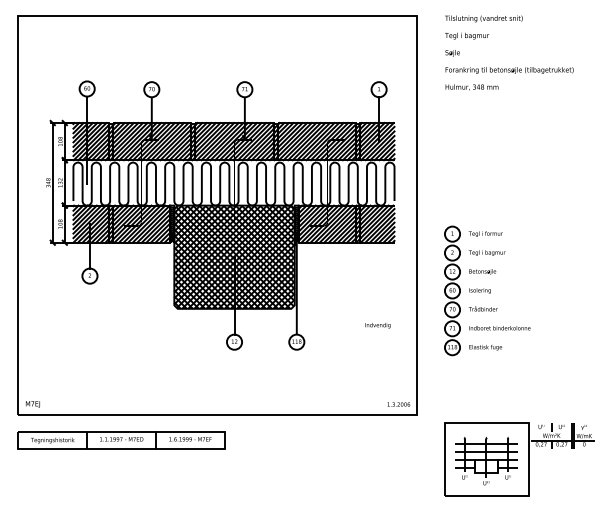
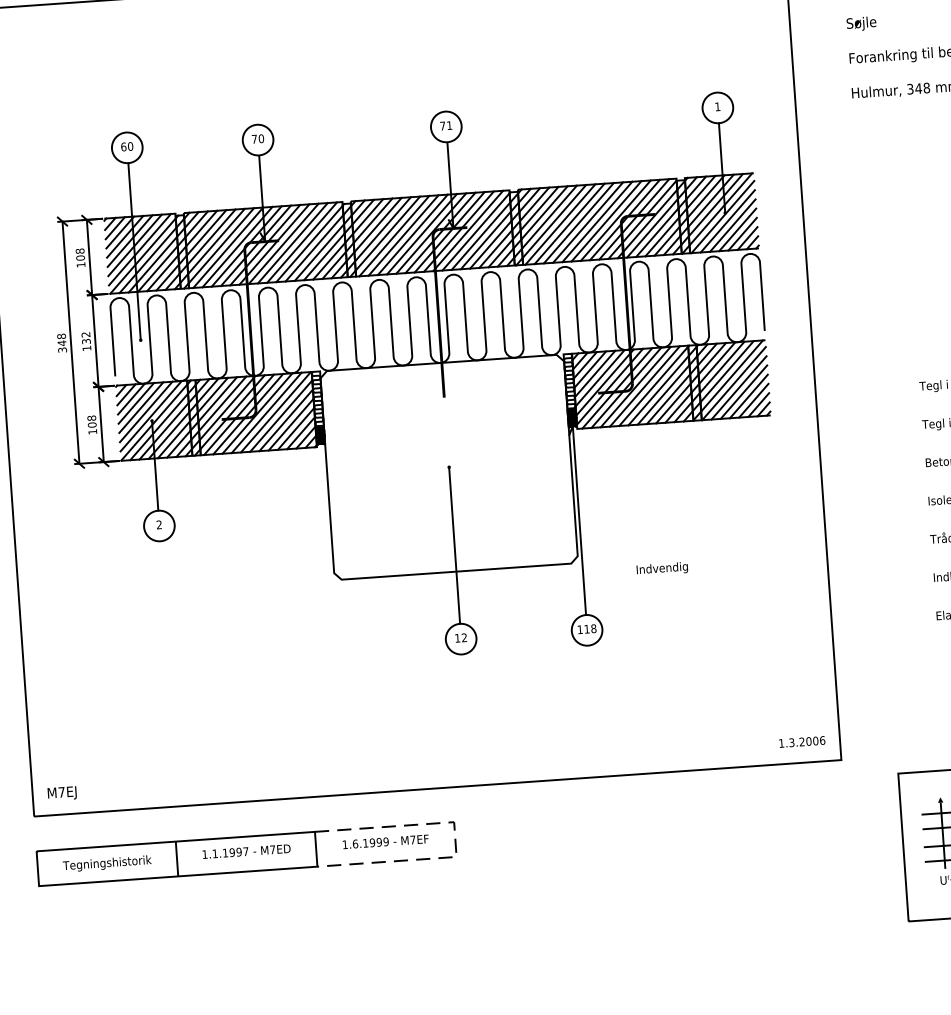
hatch: (234, 256) -> (448, 465), removed
part: (452, 290) -> (894, 503), removed
text: (377, 325) -> (661, 568), moved
line: (224, 440) -> (454, 839), solid -> dashed

